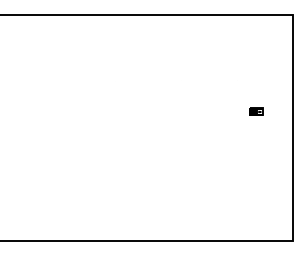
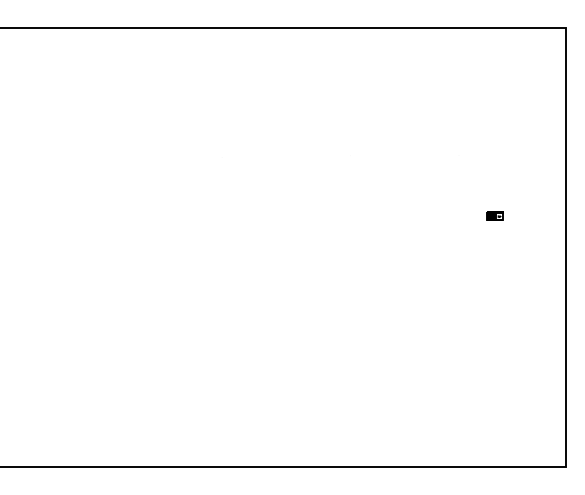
part: (256, 111) -> (495, 215), size x0.62

